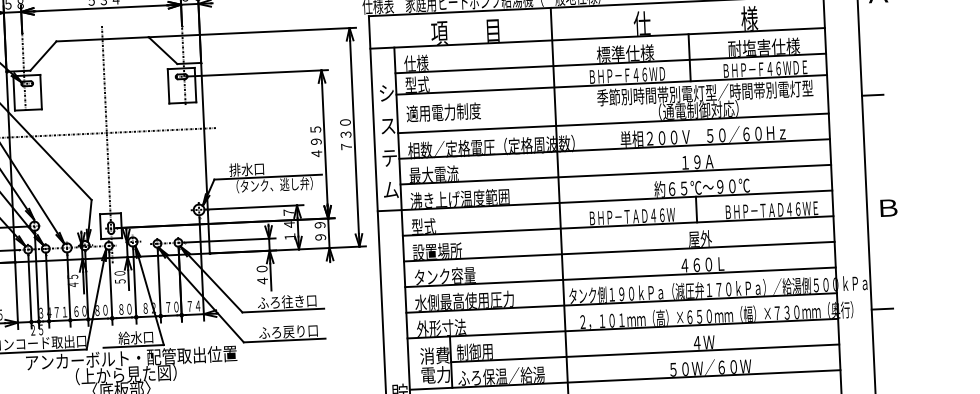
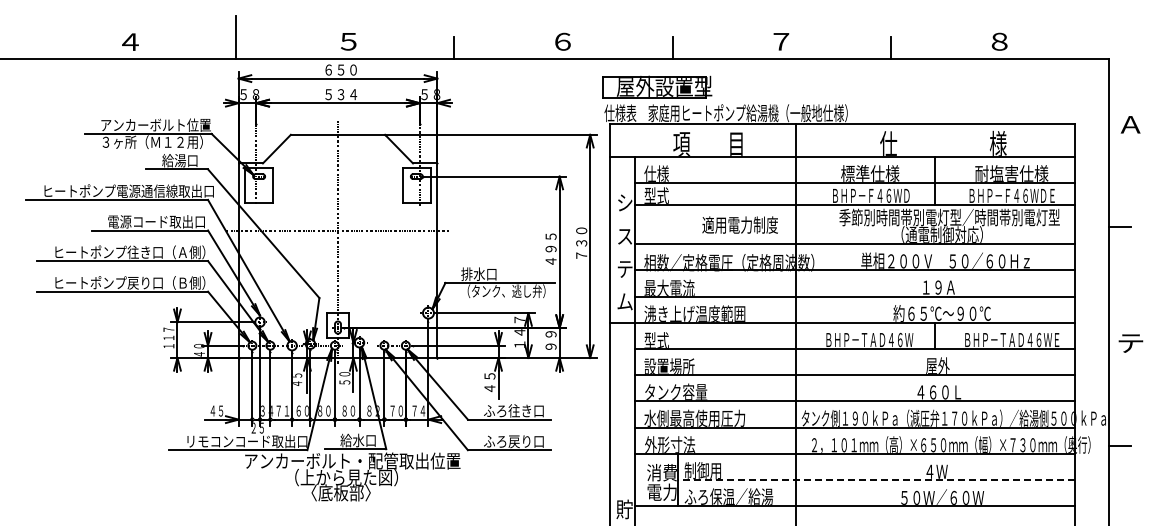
text: (442, 111) -> (739, 224), moved
text: (887, 208) -> (1130, 343), Ｂ -> テ
text: (261, 269) -> (489, 376), ４０ -> ４５
line: (644, 352) -> (875, 479), solid -> dashed

